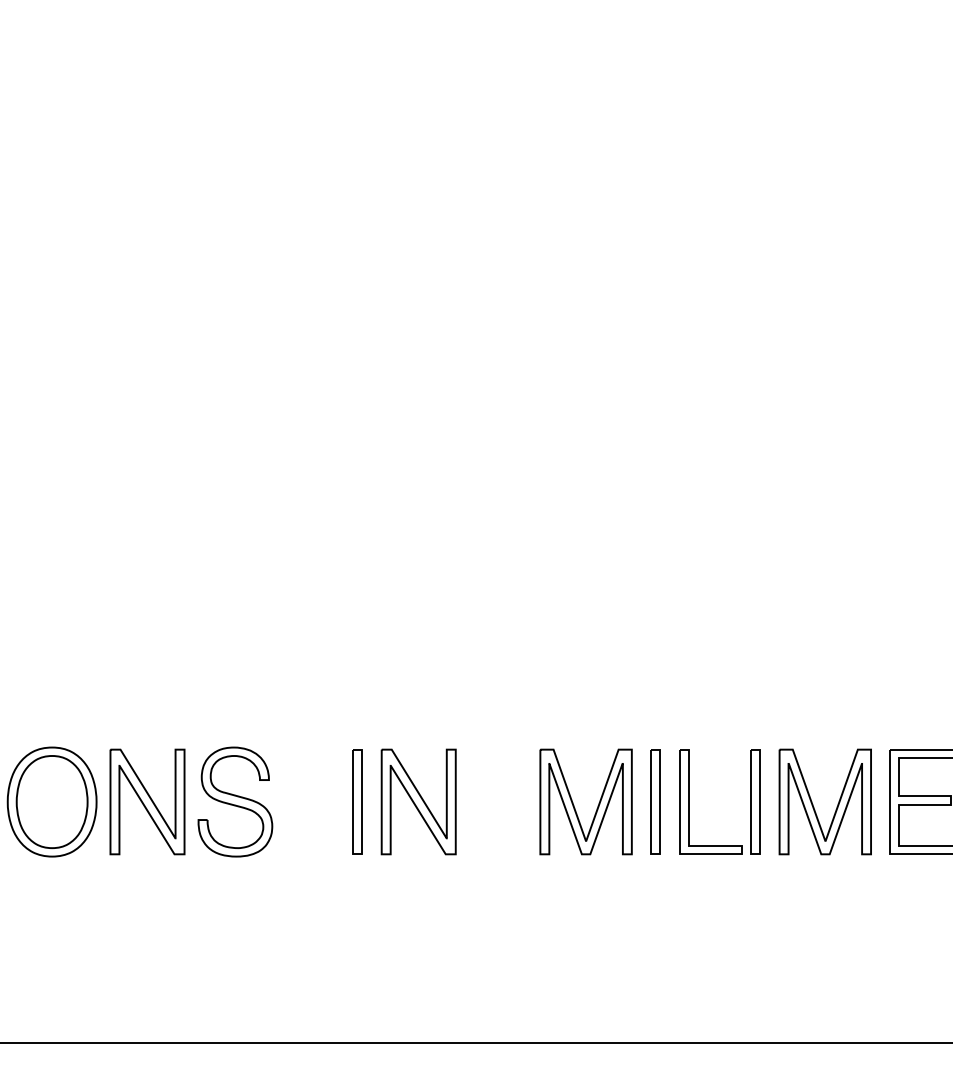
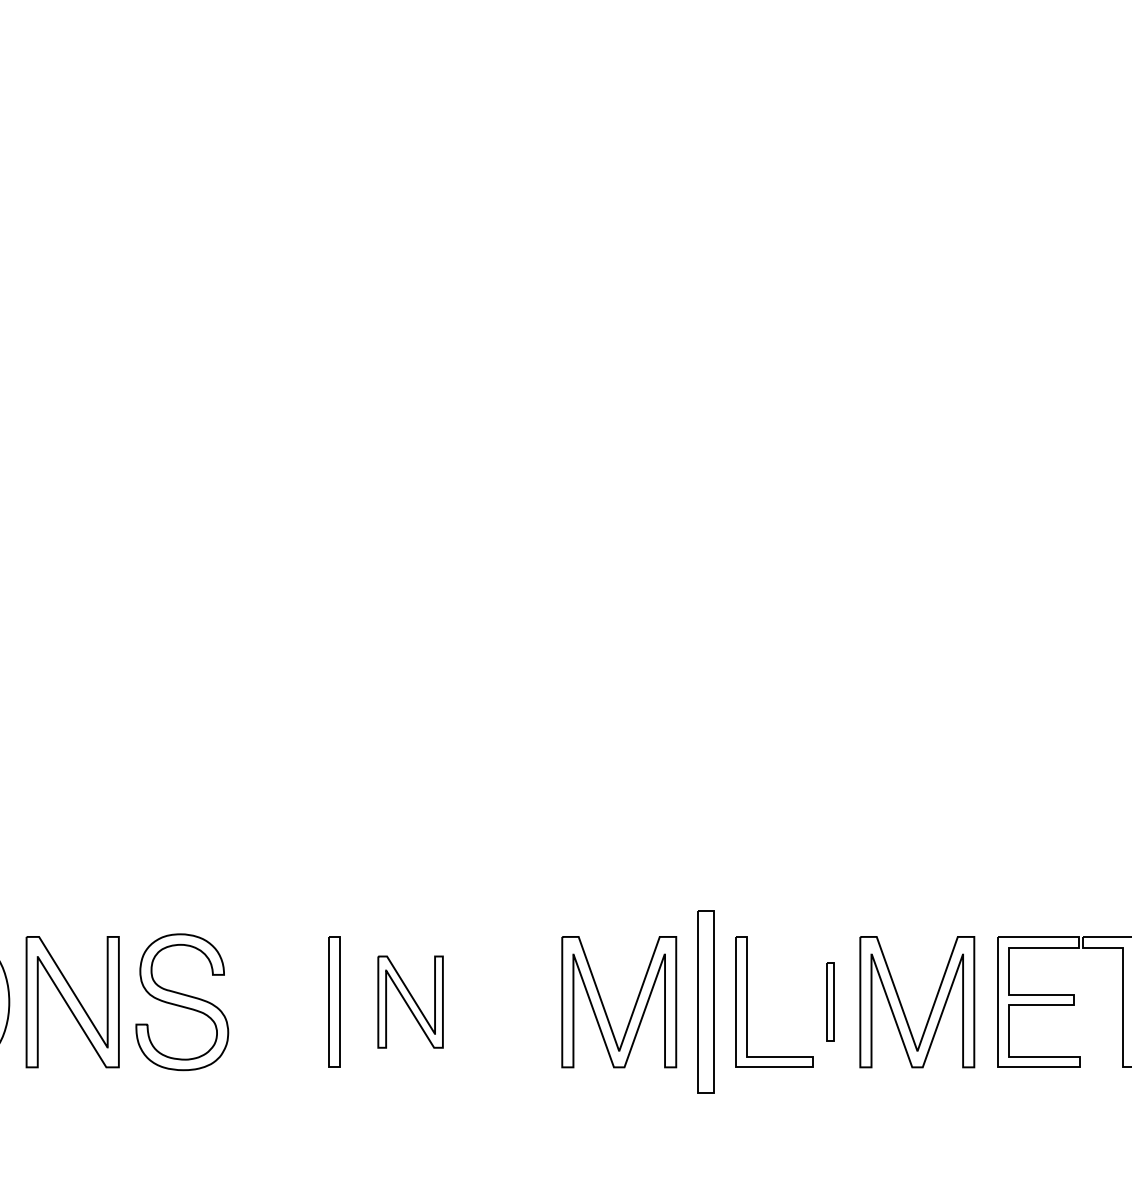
part: (418, 801) -> (410, 1001), size x0.7
part: (655, 801) -> (705, 1001), size x1.4
part: (755, 801) -> (830, 1001), size x0.6

